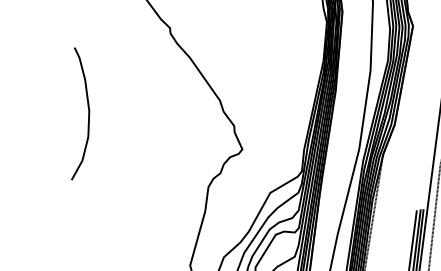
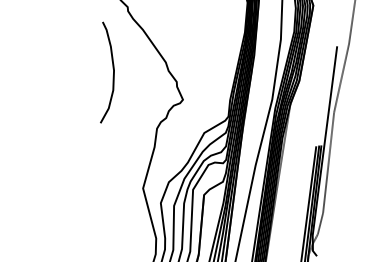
curve: (88, 113) -> (113, 72), moved

